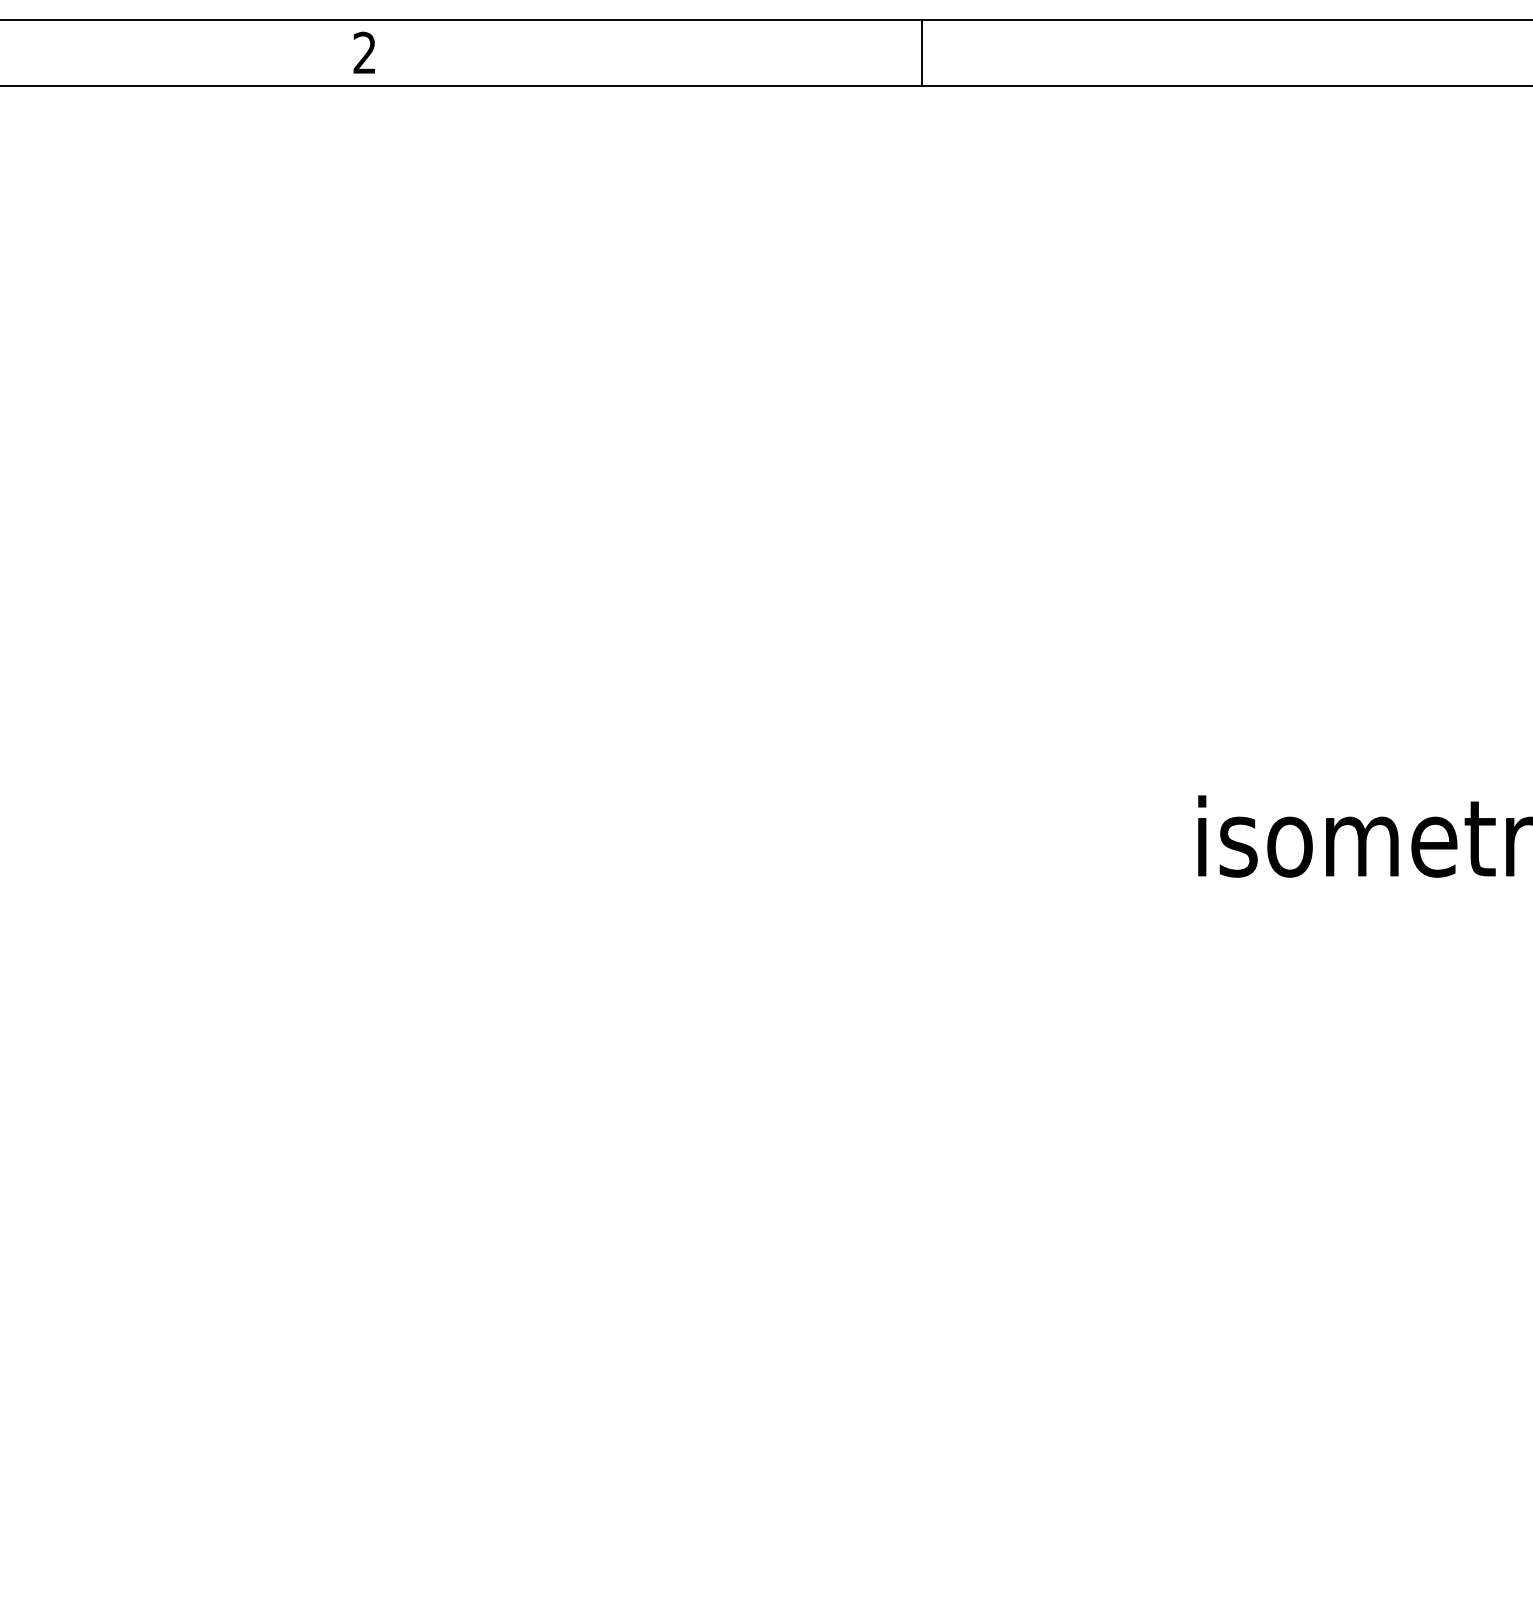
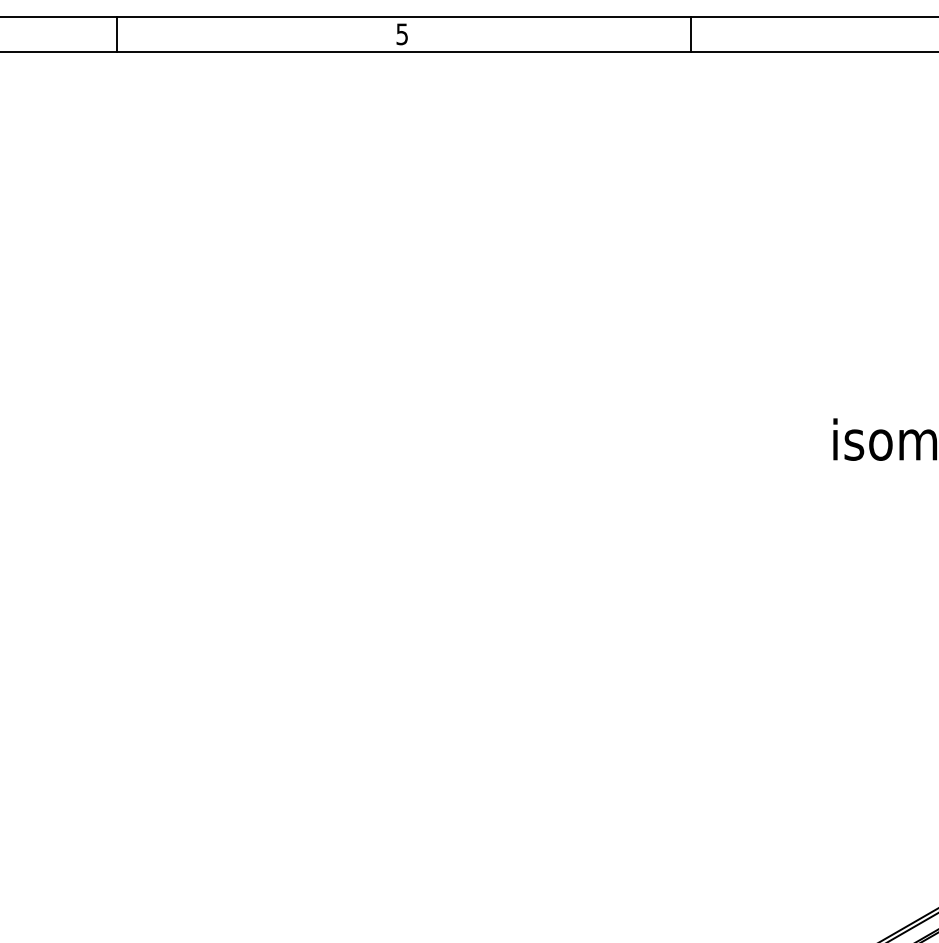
text: (363, 53) -> (401, 34), 2 -> 5

